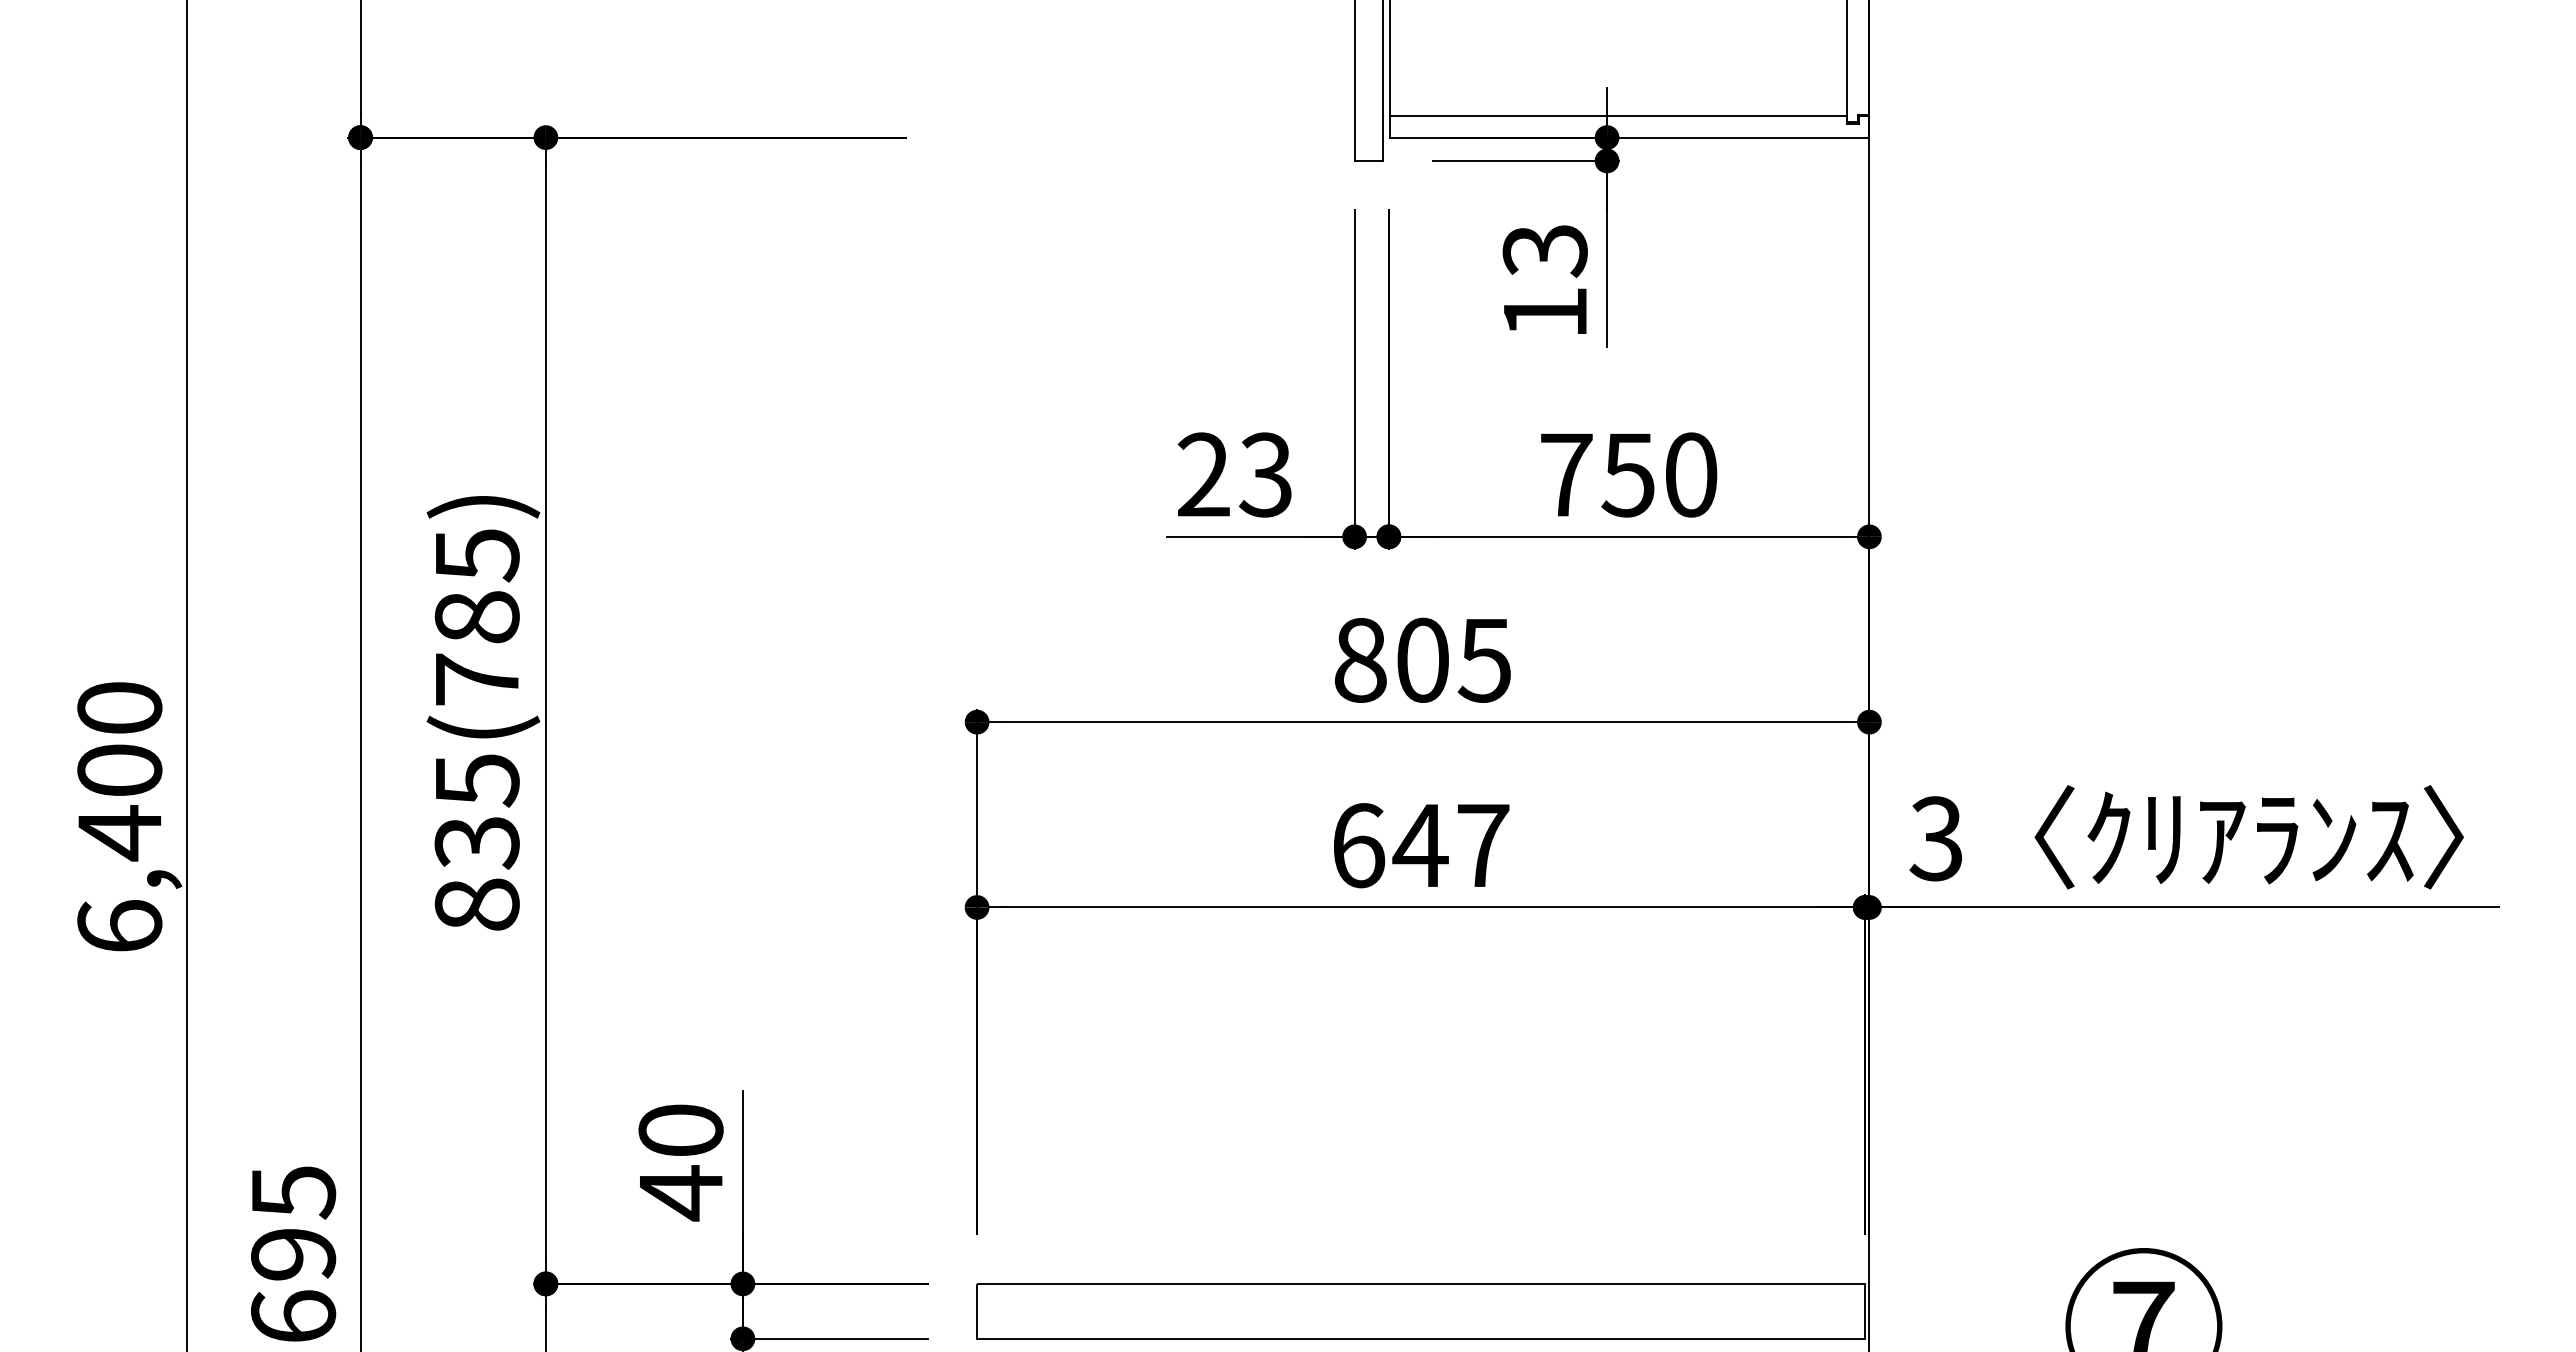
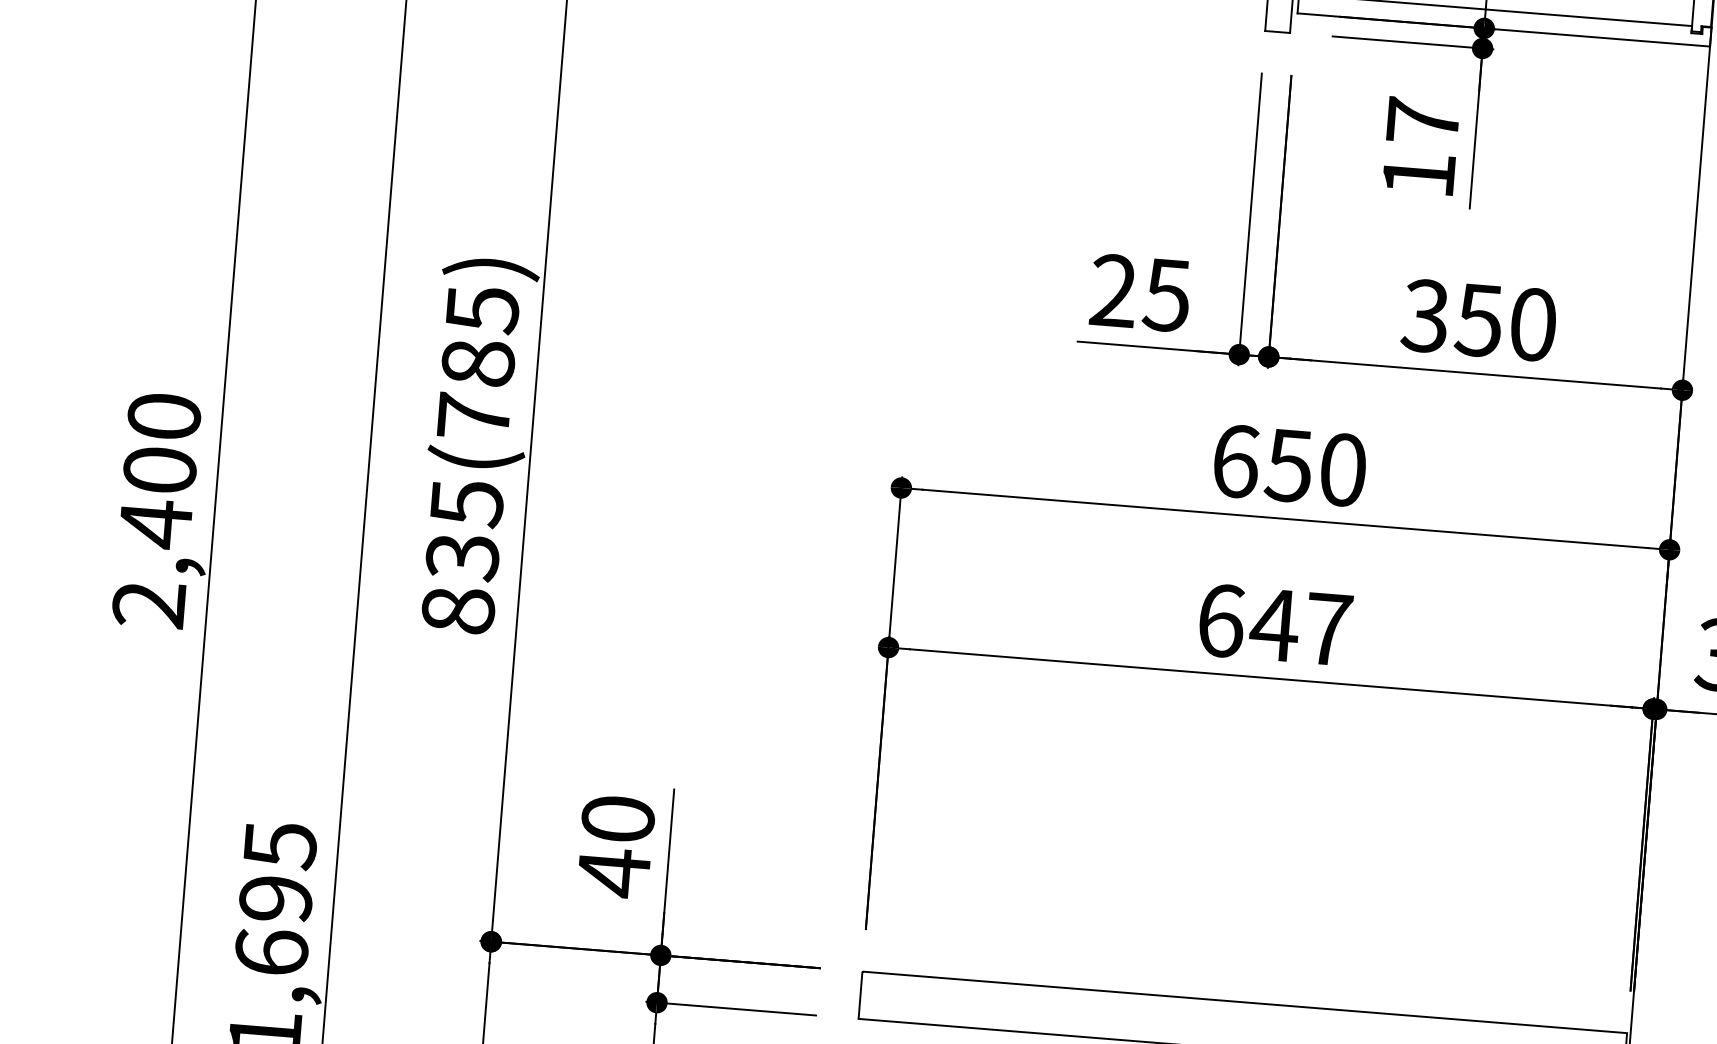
text: (1544, 250) -> (1422, 121), 13 -> 17
text: (1264, 474) -> (1165, 294), 23 -> 25
text: (1565, 474) -> (1425, 315), 750 -> 350
text: (1423, 659) -> (1290, 464), 805 -> 650
text: (119, 926) -> (148, 604), 6,400 -> 2,400

